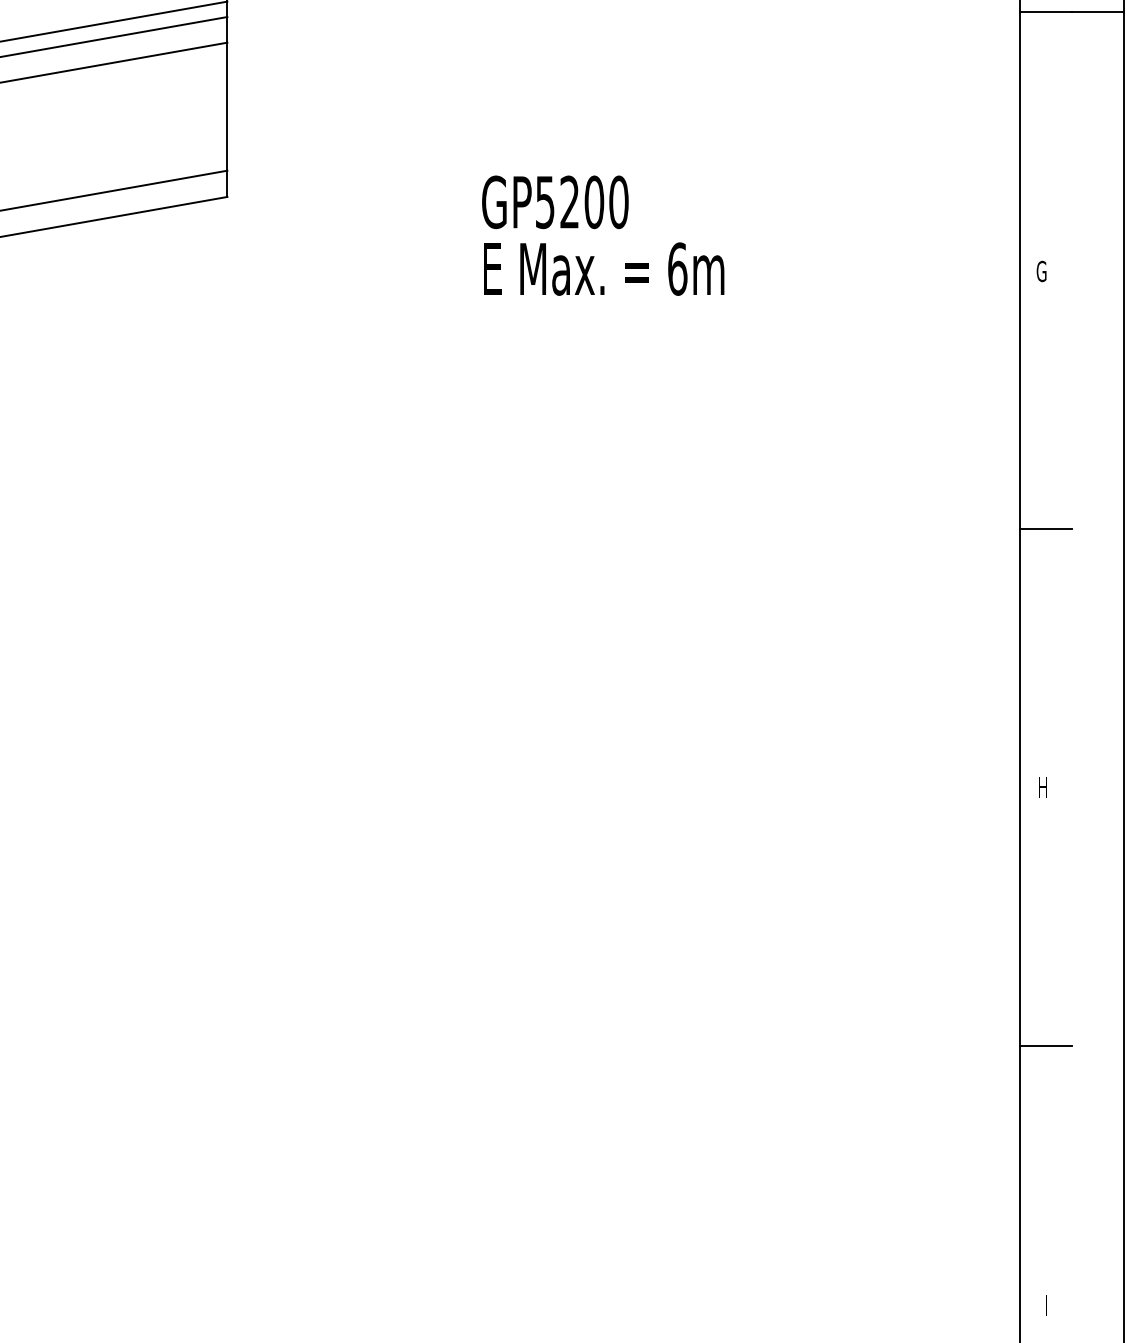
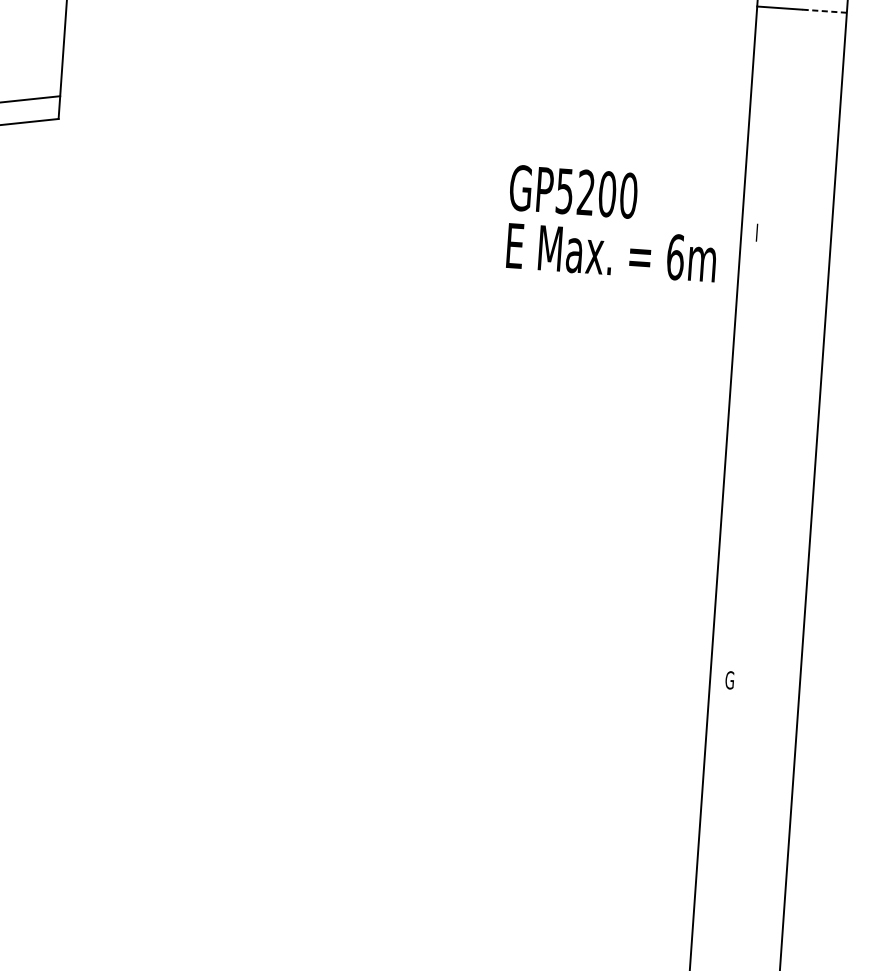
line: (1097, 11) -> (824, 10), solid -> dashed
text: (603, 235) -> (613, 223), moved
text: (1041, 271) -> (759, 232), G -> I
line: (1045, 528) -> (747, 456), removed
text: (1042, 787) -> (729, 680), H -> G
line: (1045, 1046) -> (716, 905), removed

